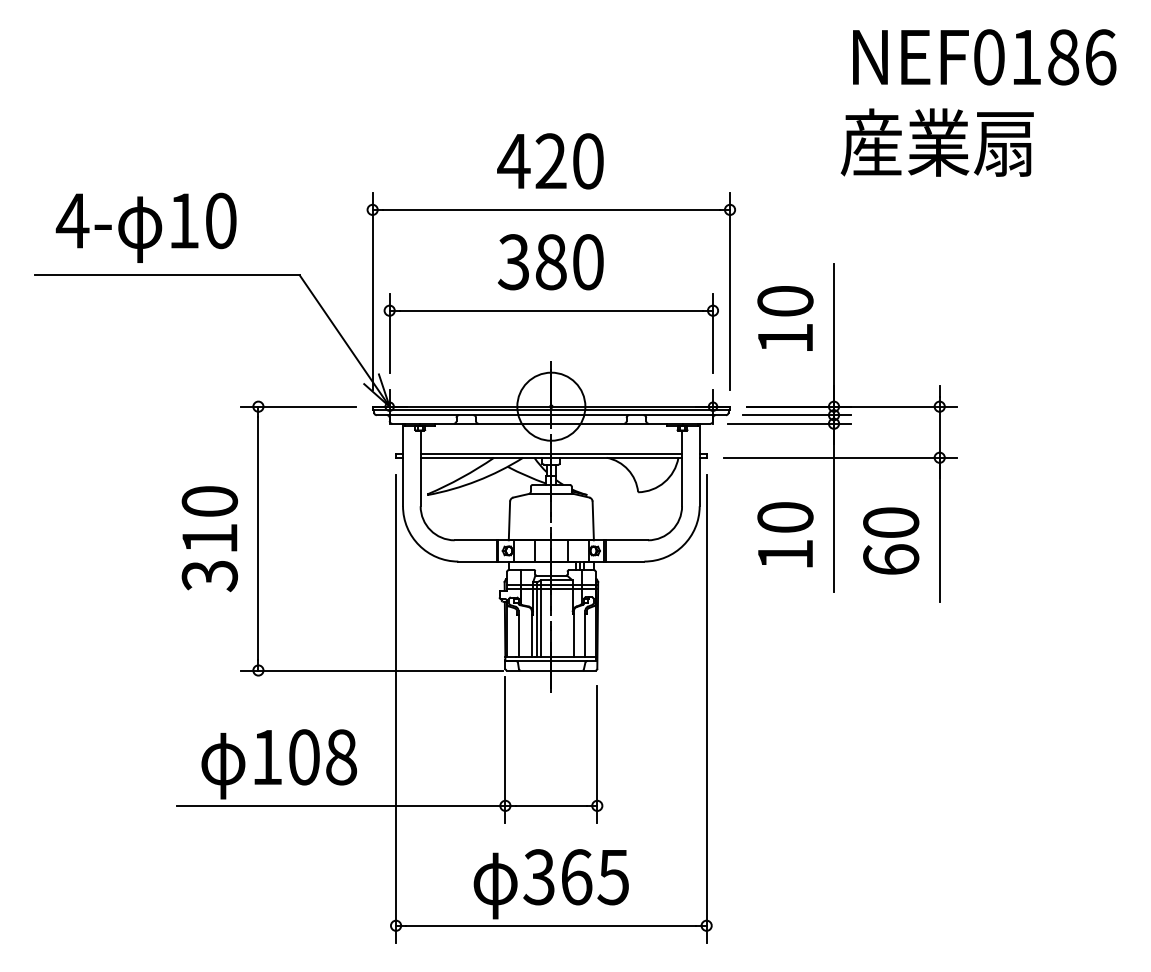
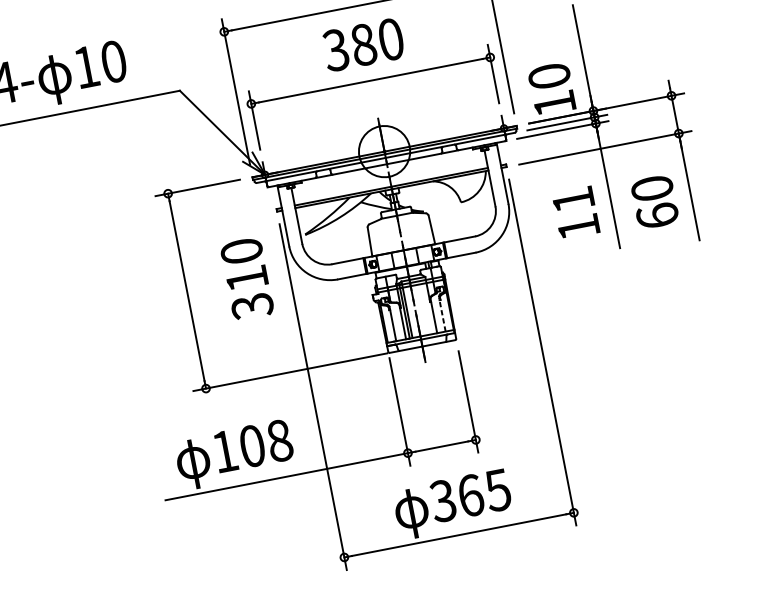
text: (785, 318) -> (551, 89), moved
text: (785, 517) -> (573, 199), 10 -> 11
text: (209, 539) -> (246, 279), moved
line: (585, 633) -> (442, 314), solid -> dashed

